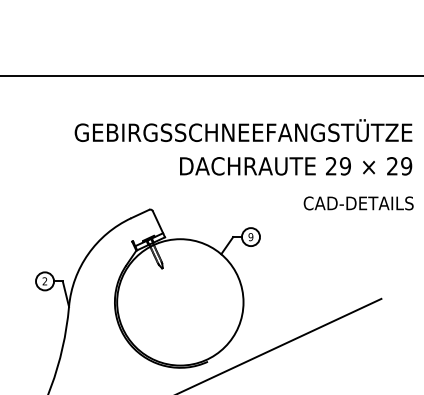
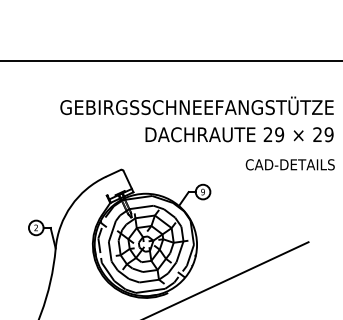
hatch: (178, 303) -> (144, 245), added

